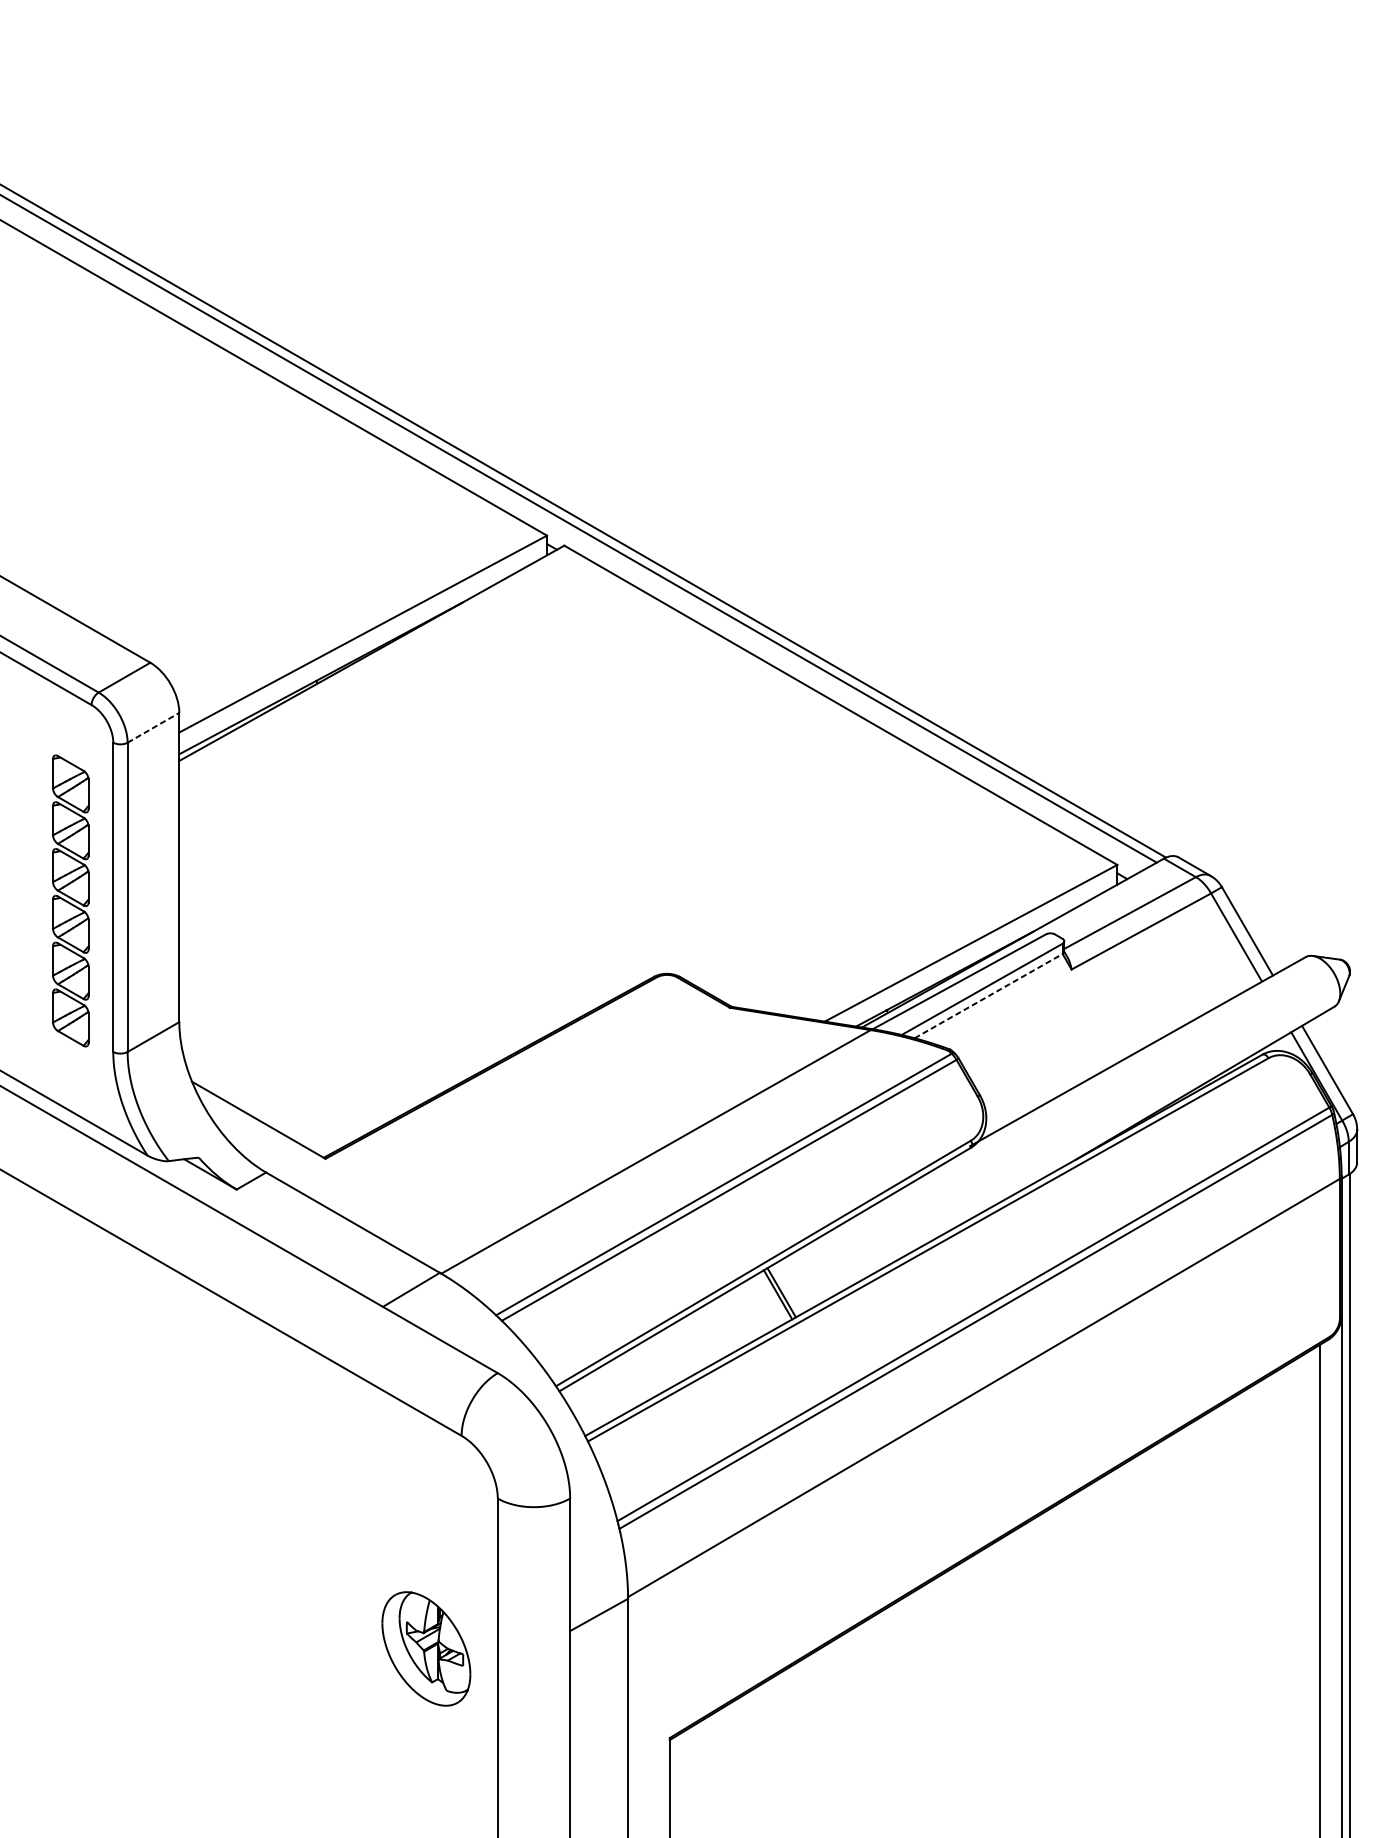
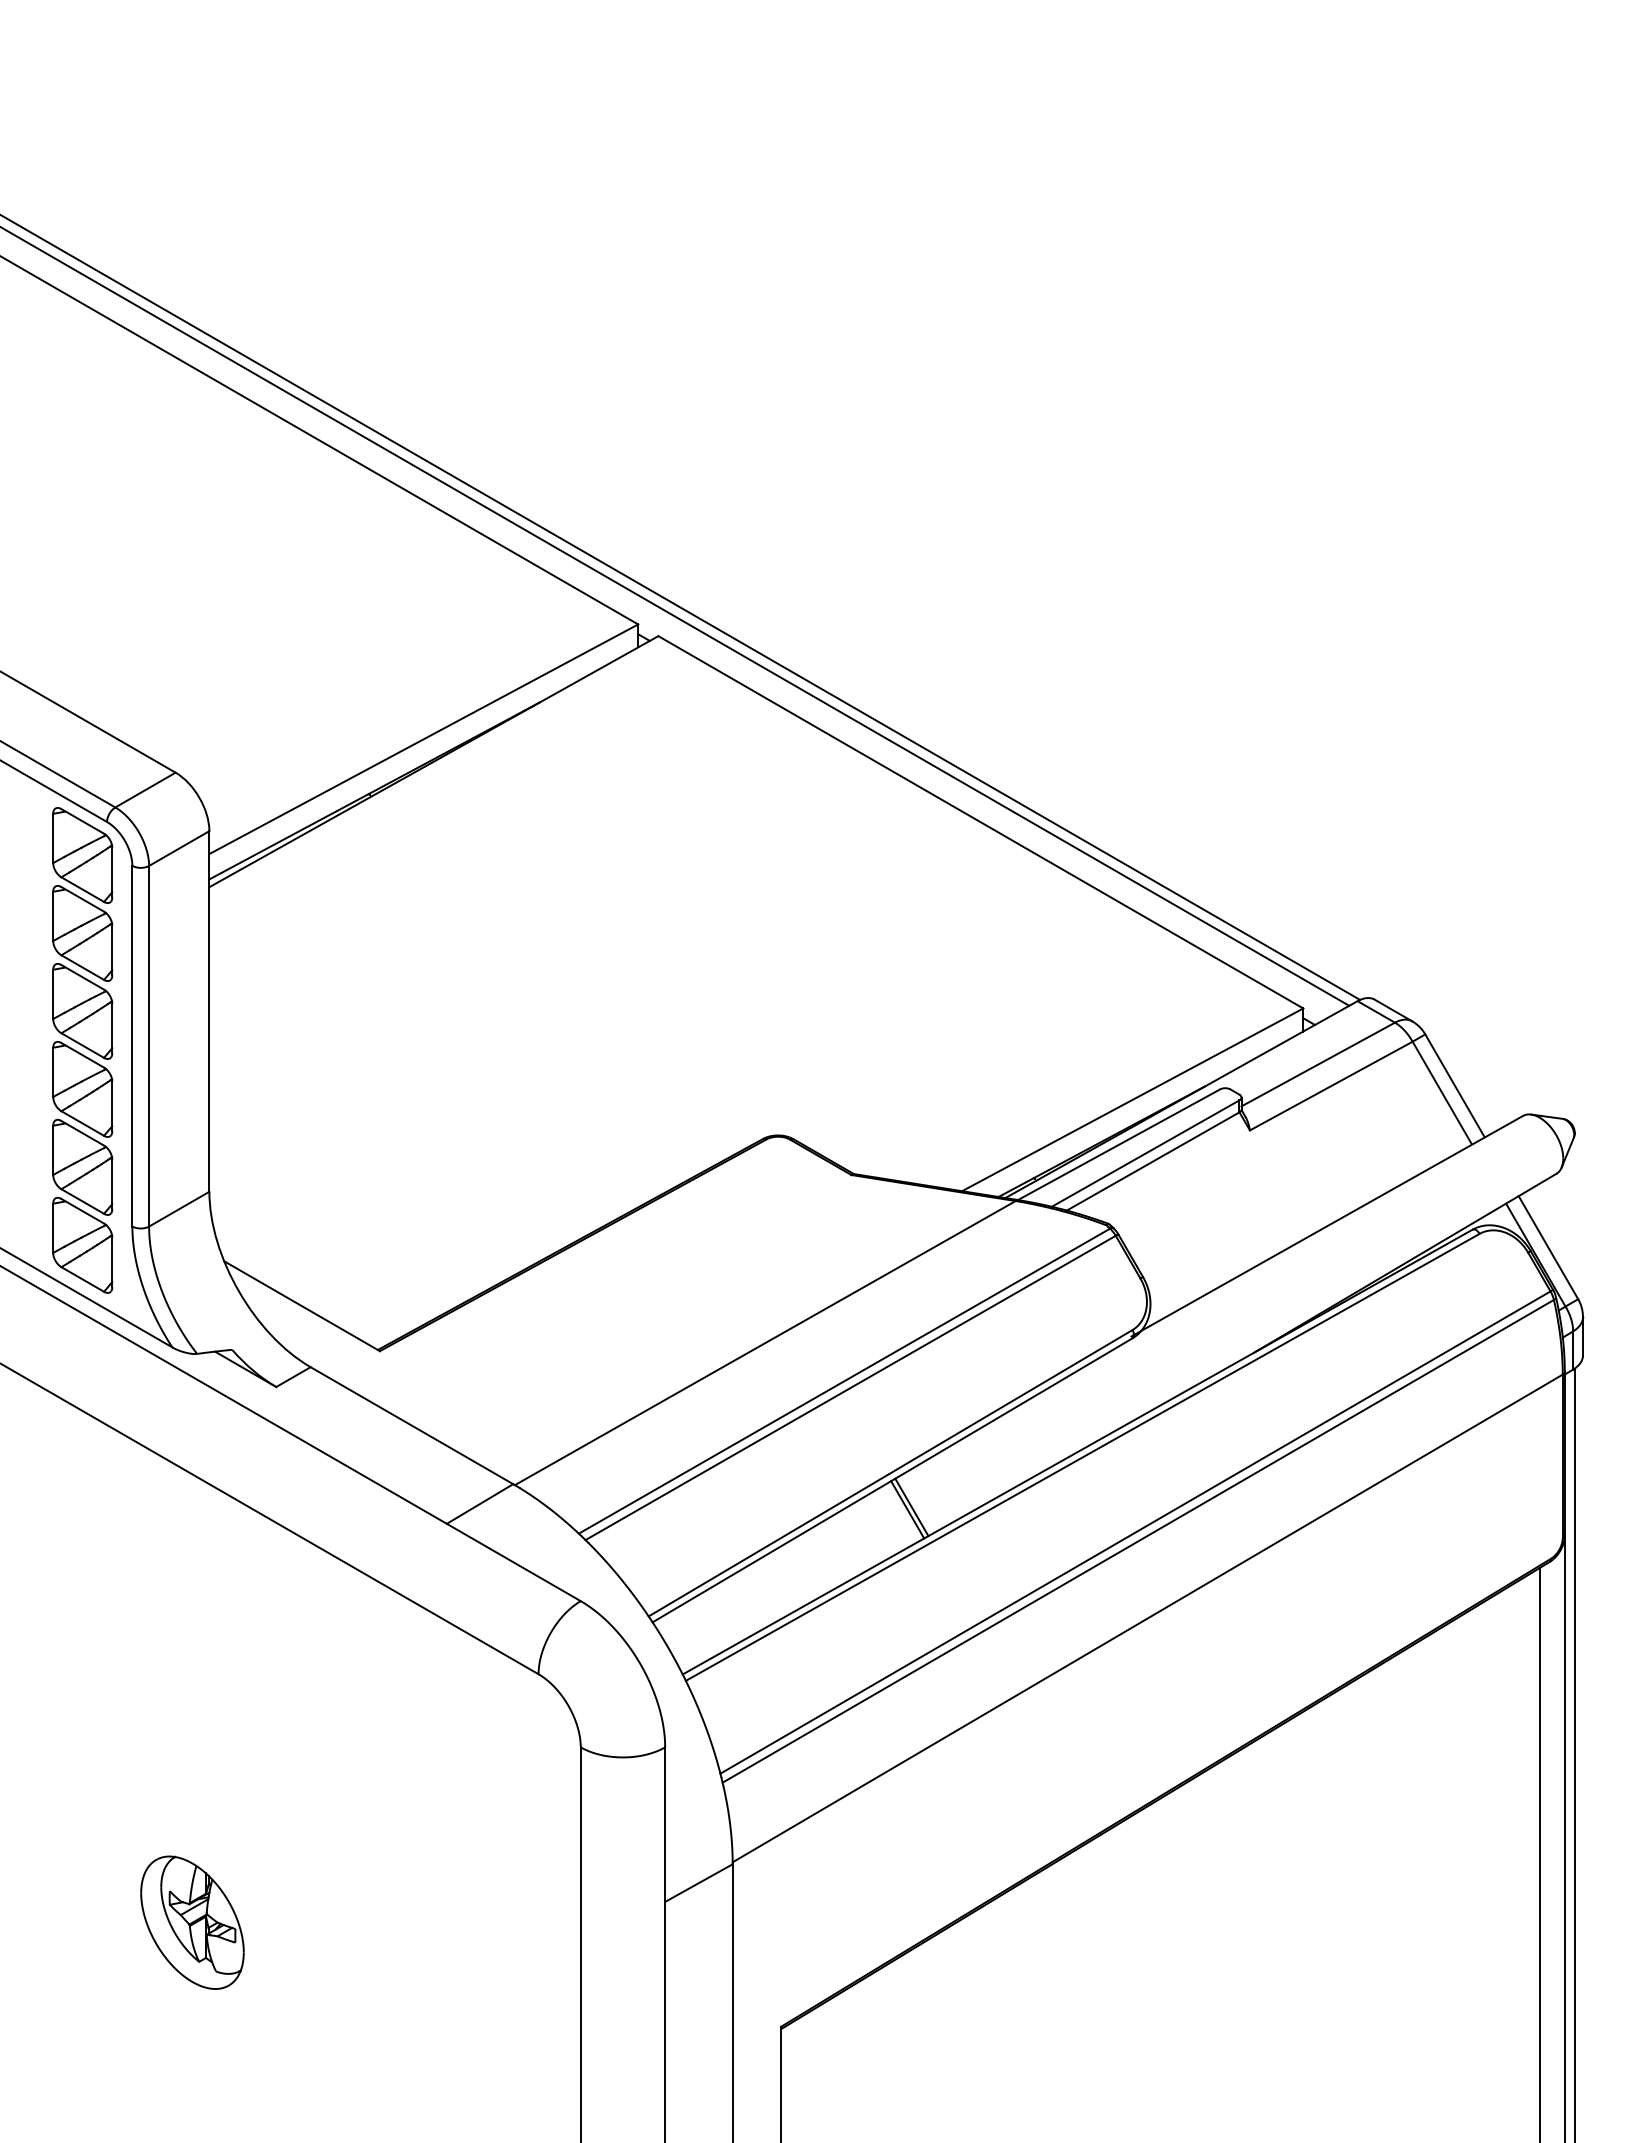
line: (153, 727) -> (179, 848), dashed -> solid
part: (70, 900) -> (82, 1050), size x1.43
line: (988, 996) -> (1153, 1161), dashed -> solid
part: (426, 1648) -> (192, 1922), moved

